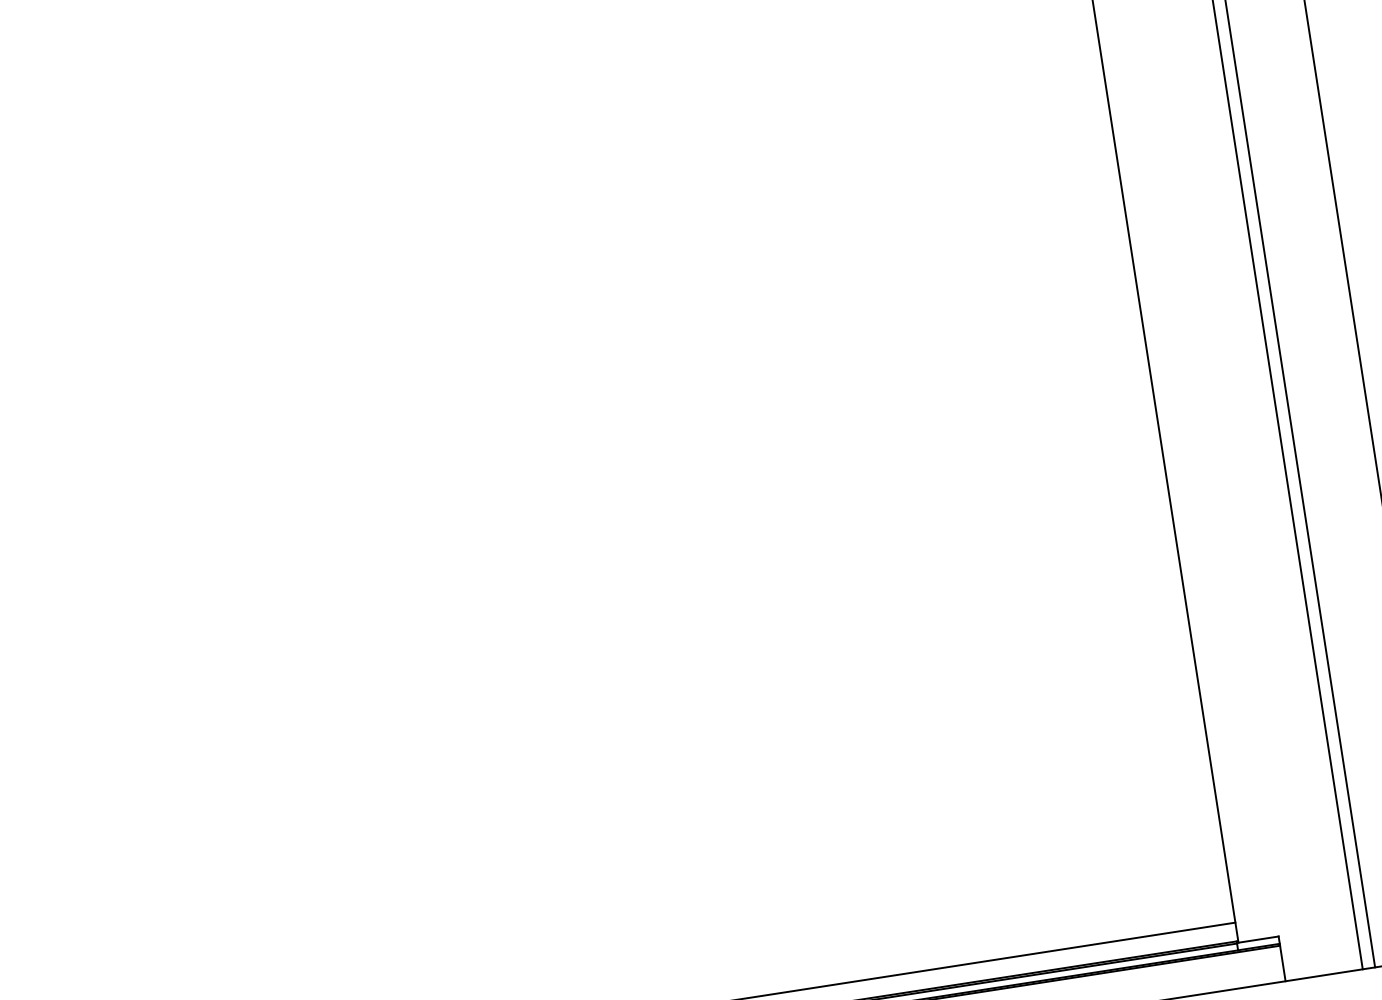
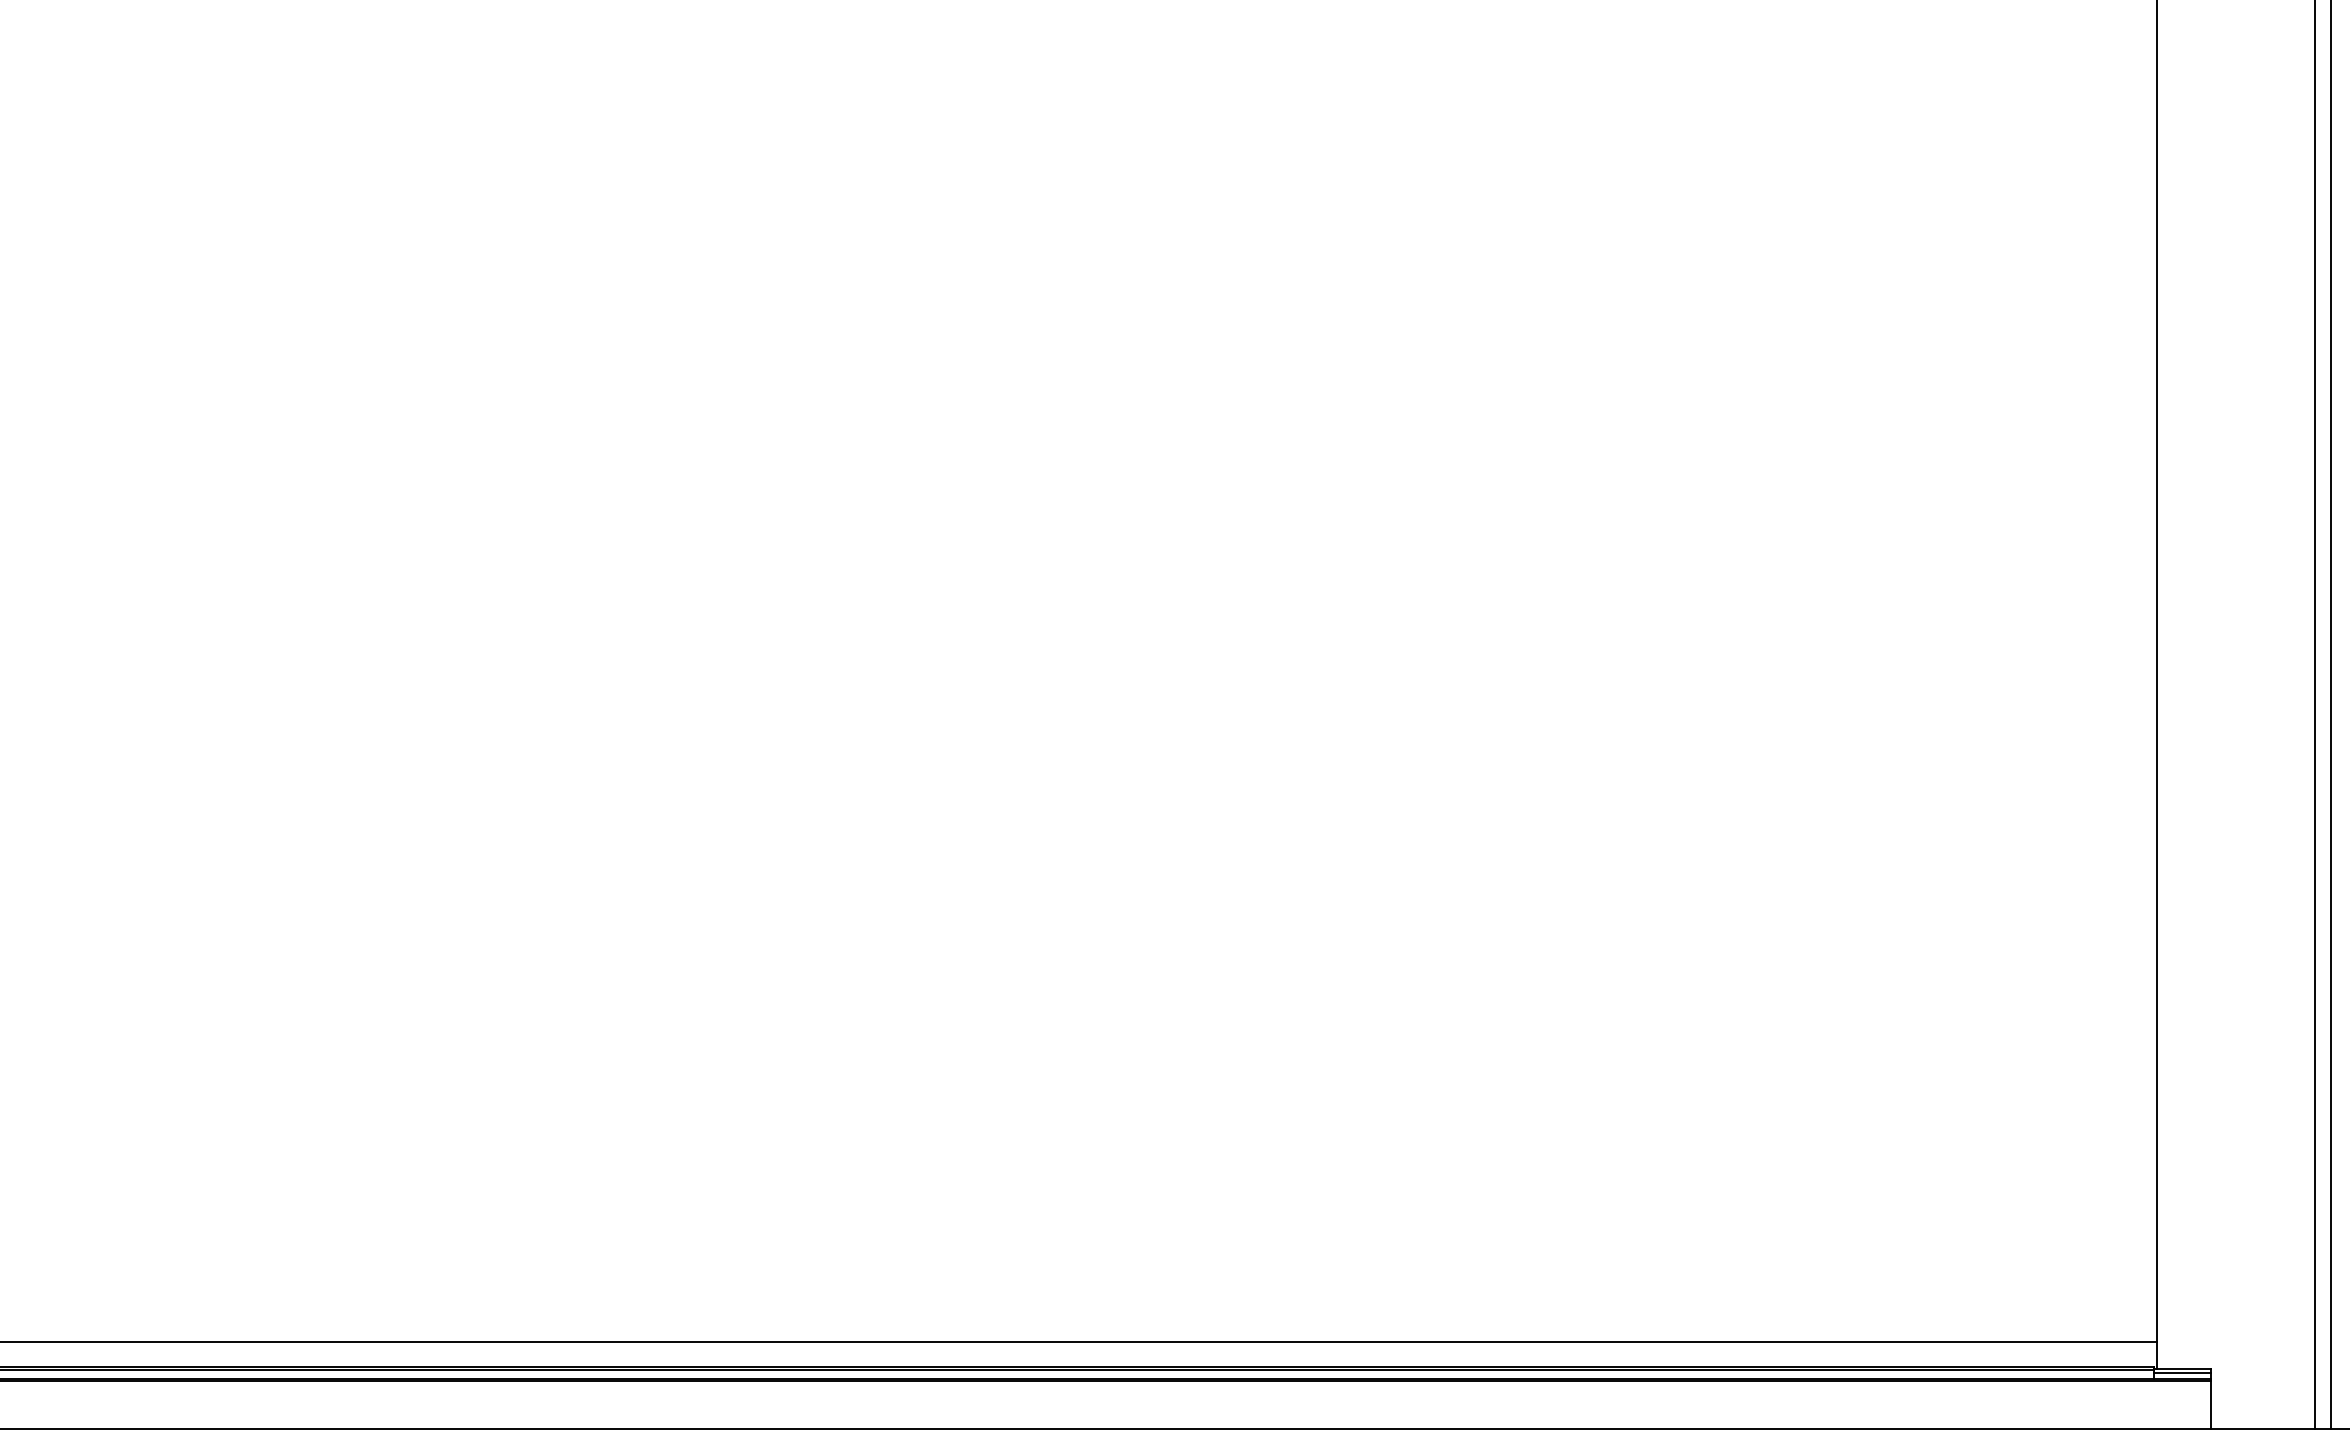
line: (1258, 943) -> (2182, 1373), added

